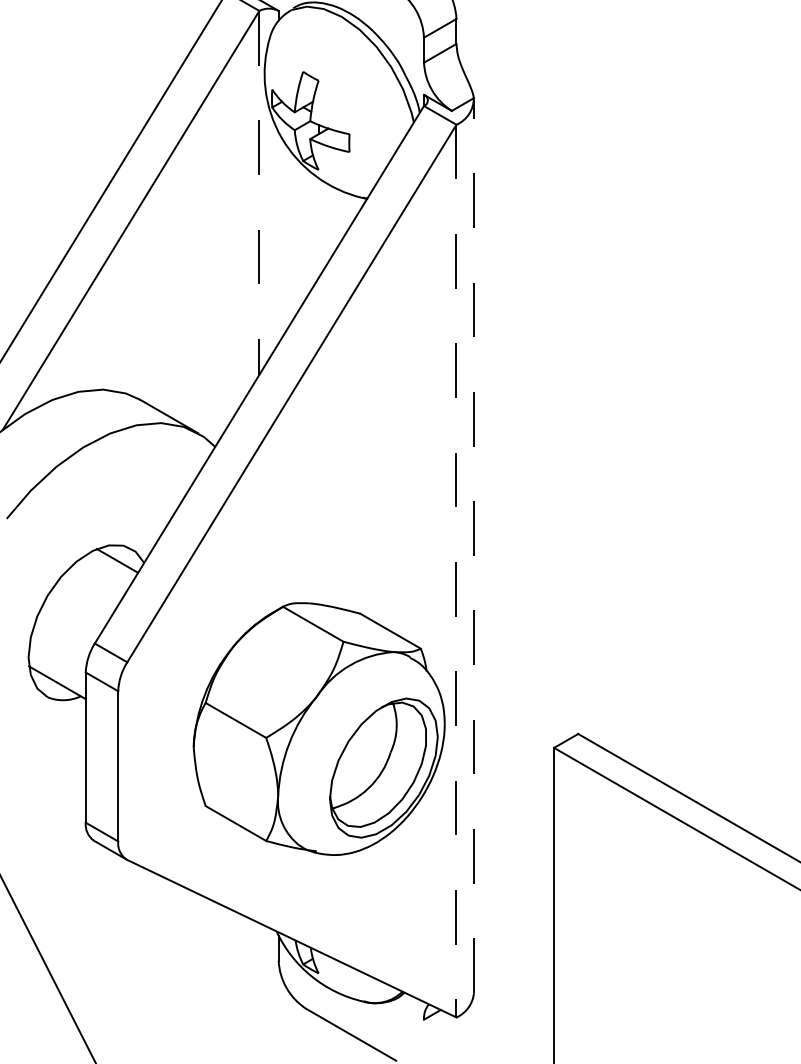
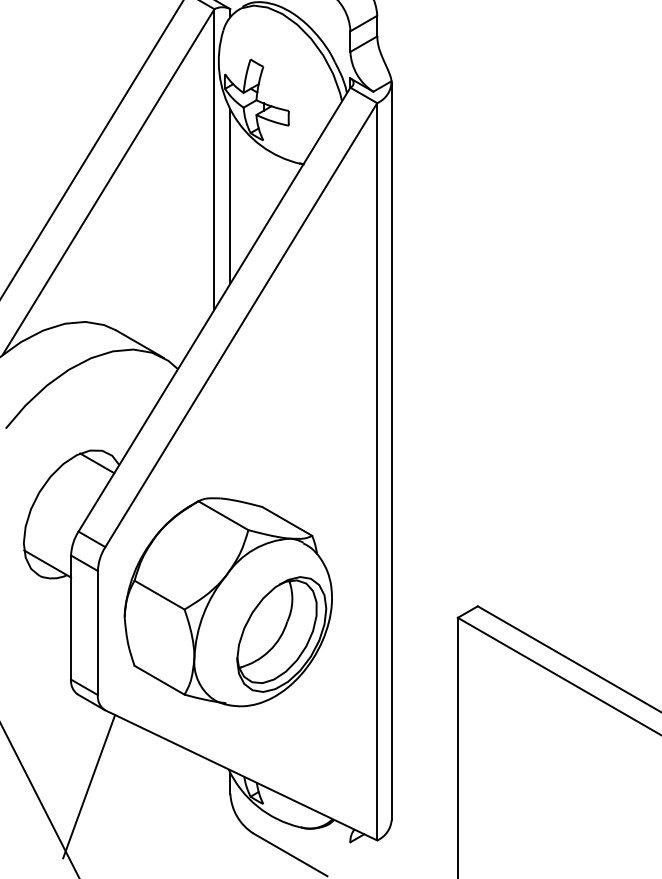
line: (259, 192) -> (214, 159), dashed -> solid
line: (278, 237) -> (230, 196), added
line: (473, 546) -> (391, 451), dashed -> solid
line: (456, 571) -> (377, 472), dashed -> solid
part: (318, 728) -> (227, 601), moved
line: (107, 952) -> (89, 786), added

